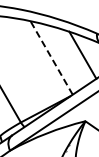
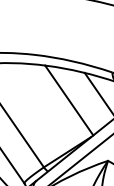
line: (50, 57) -> (68, 100), dashed -> solid

